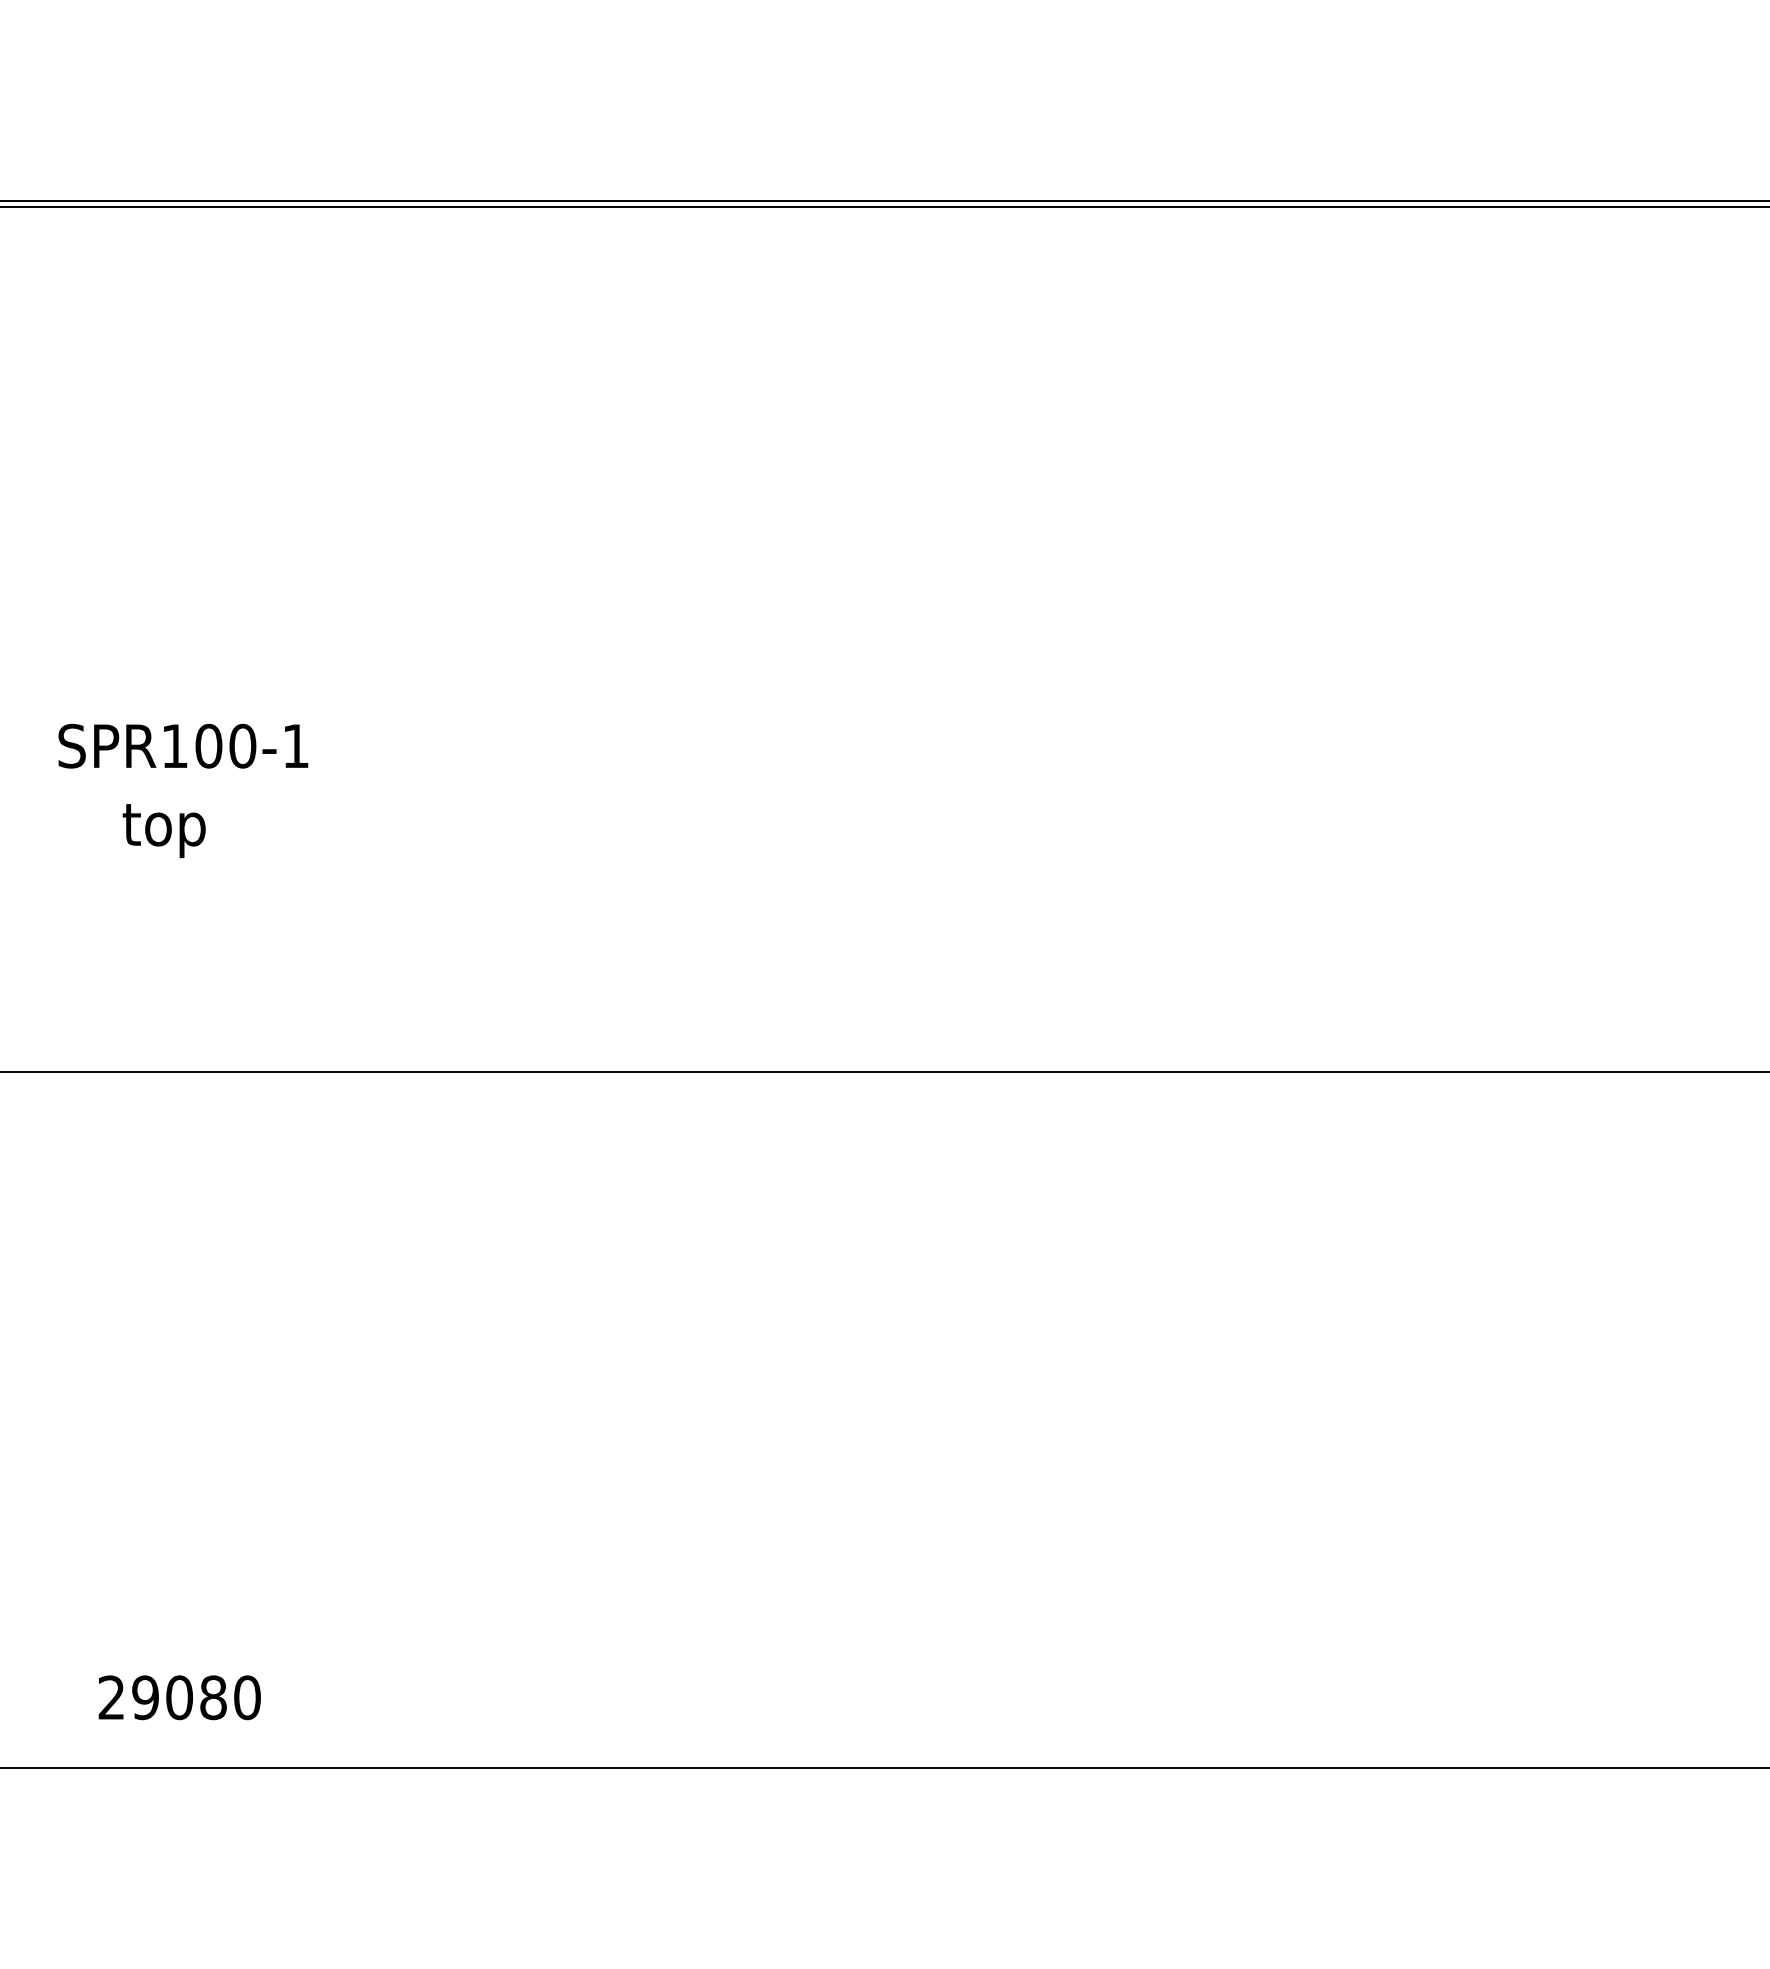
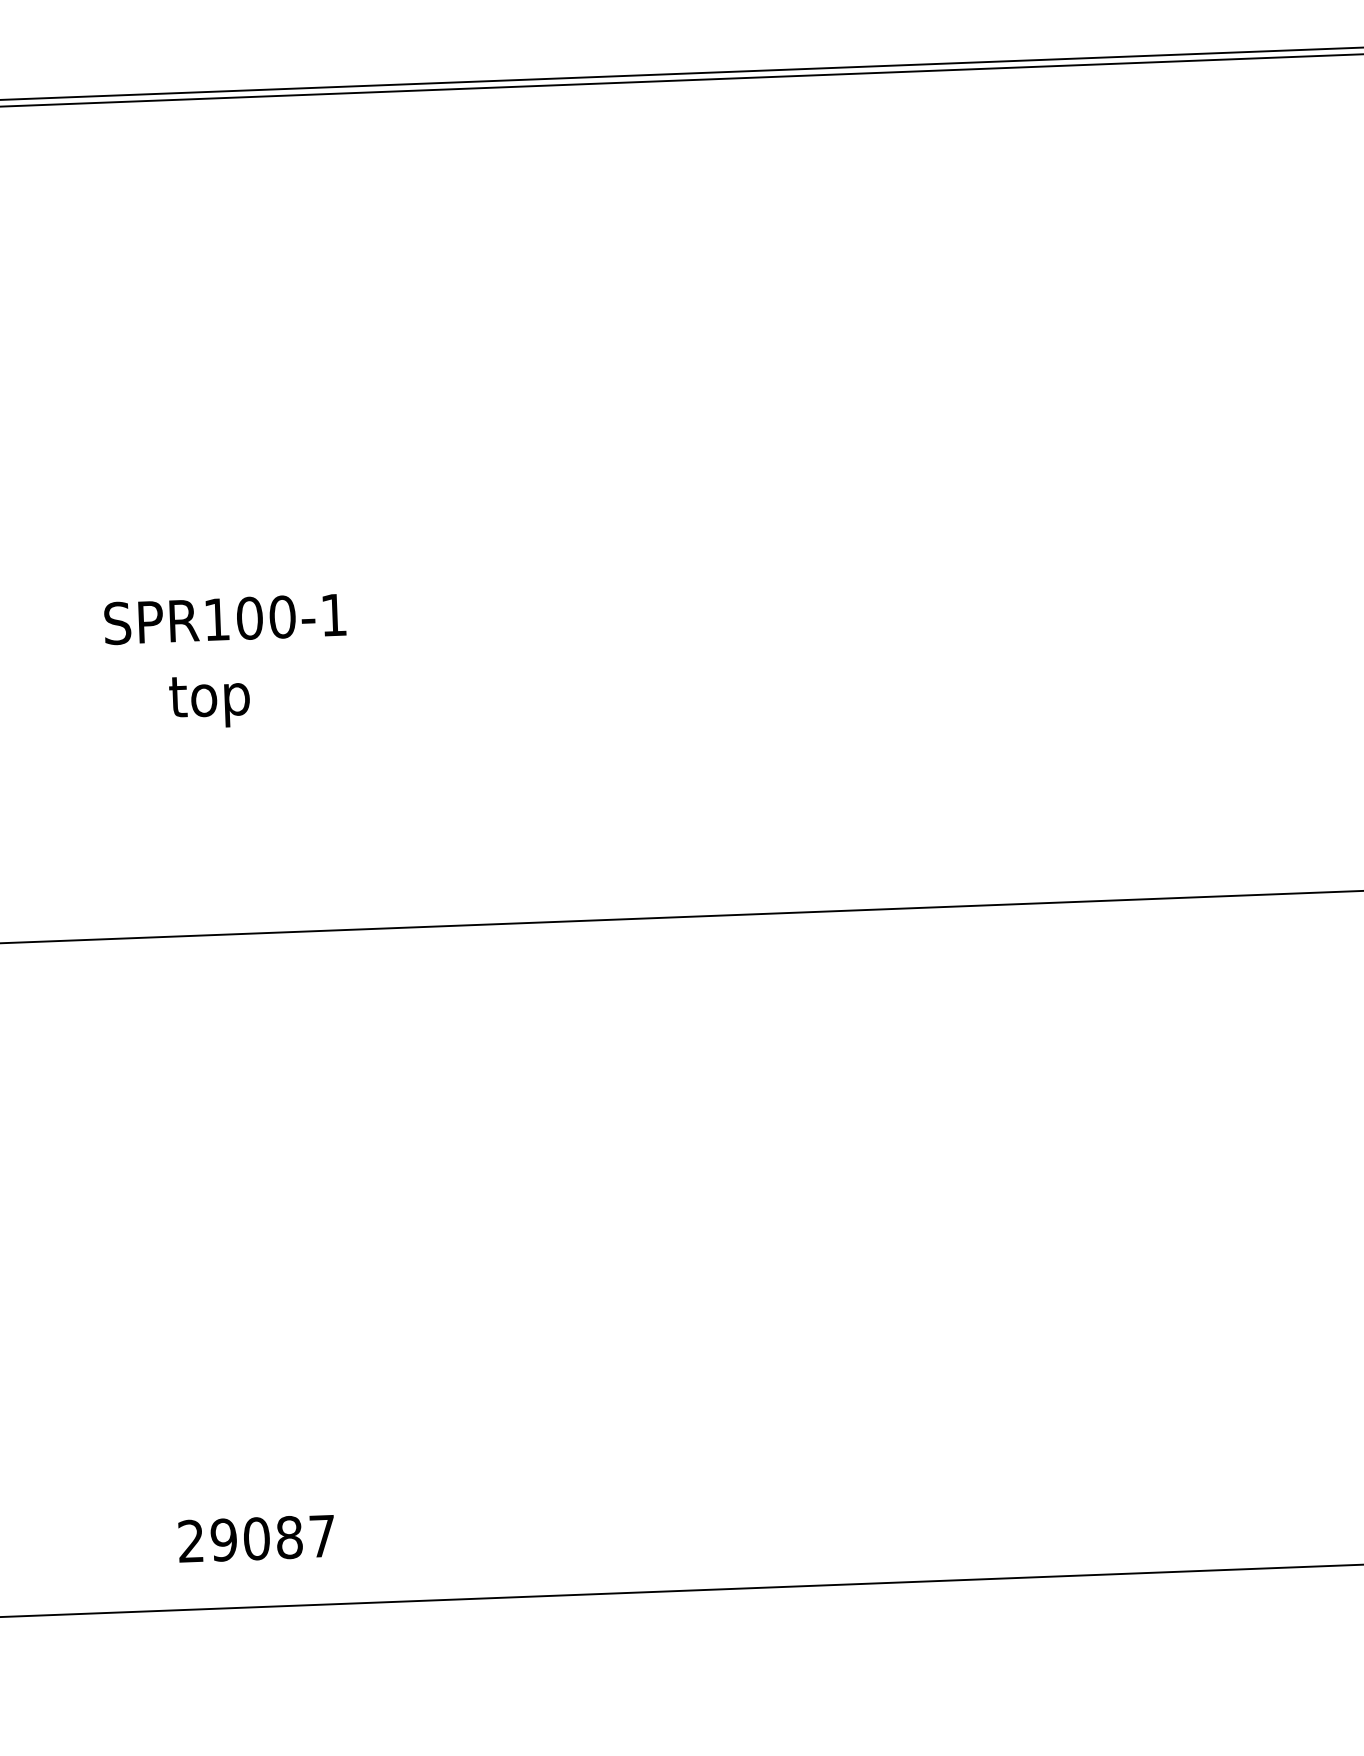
text: (247, 1697) -> (322, 1536), 29080 -> 29087

